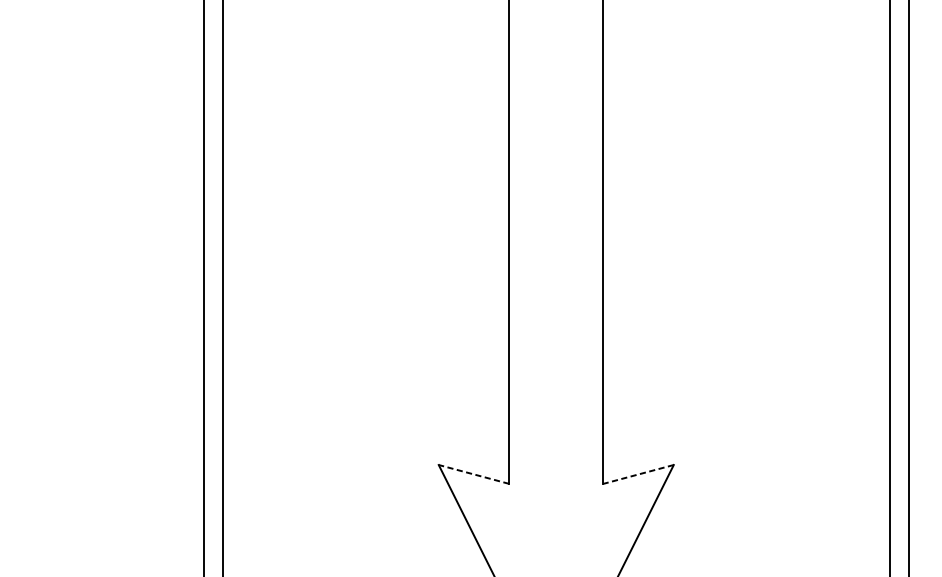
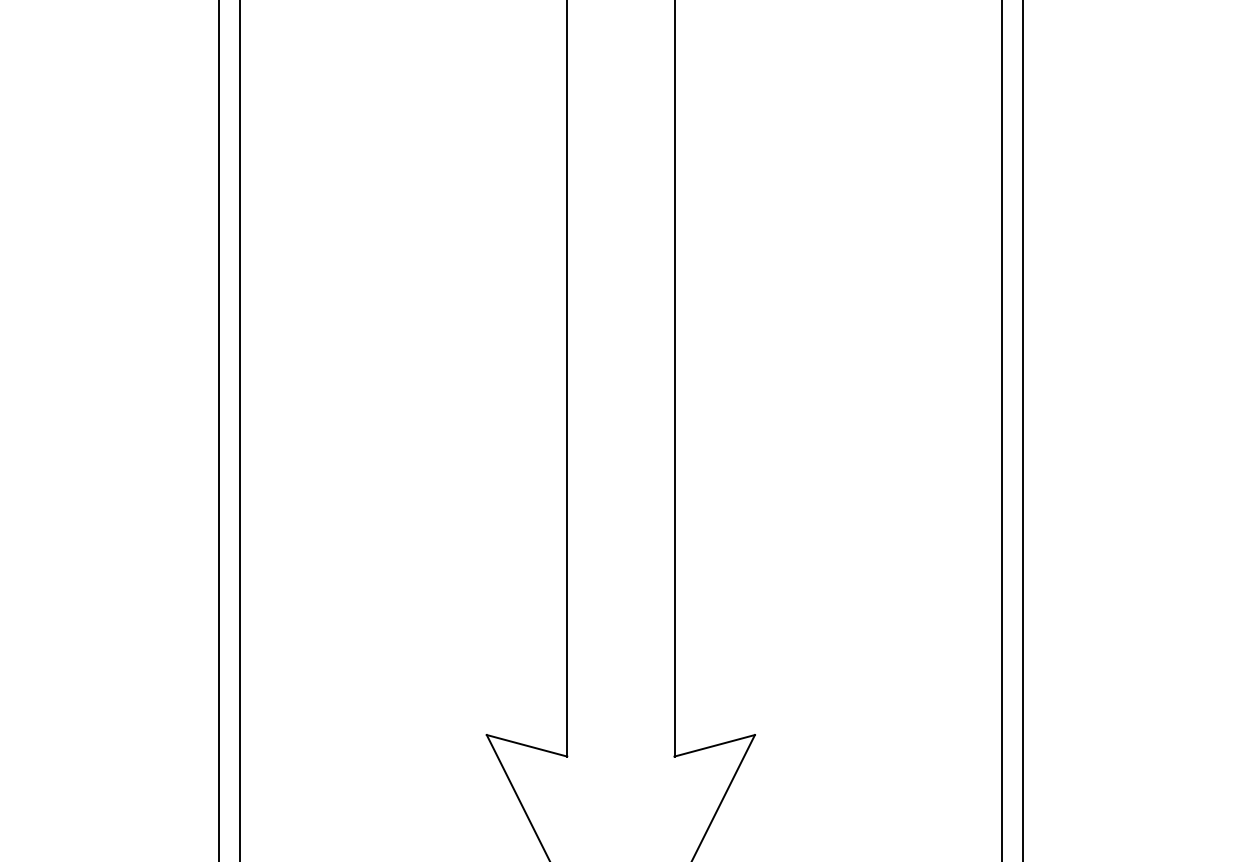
line: (474, 474) -> (527, 745), dashed -> solid
line: (638, 474) -> (714, 745), dashed -> solid

